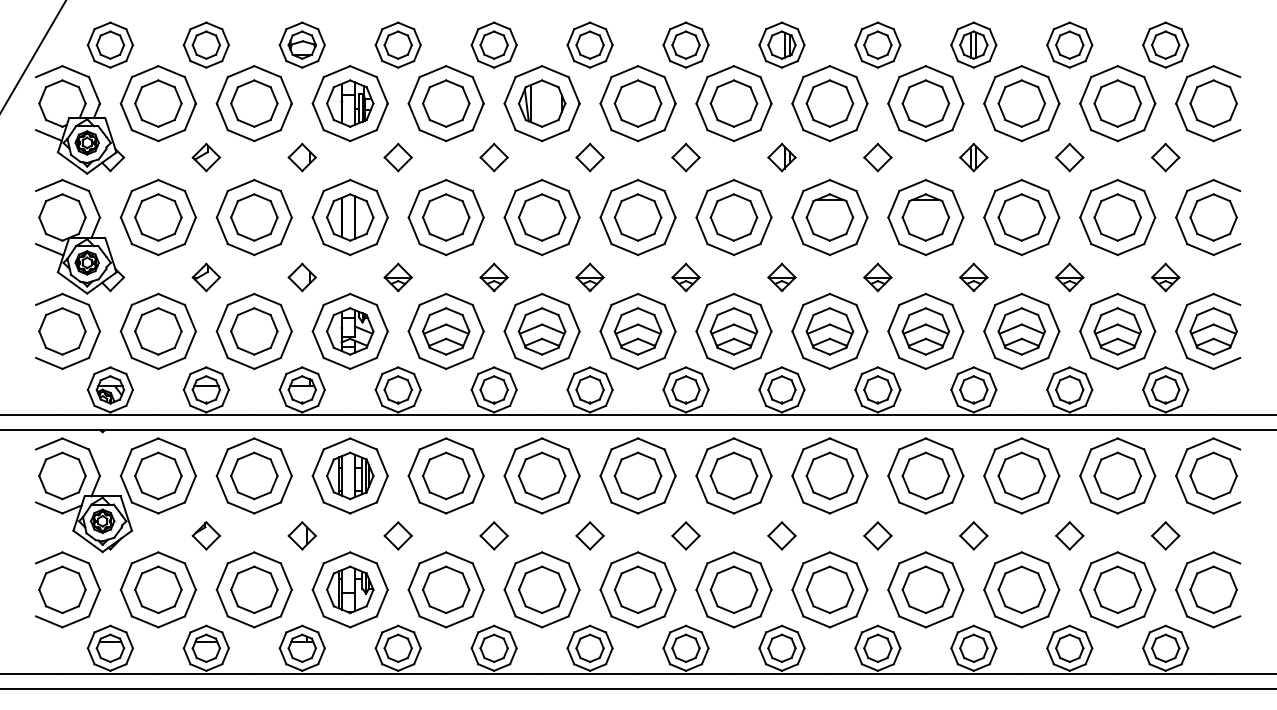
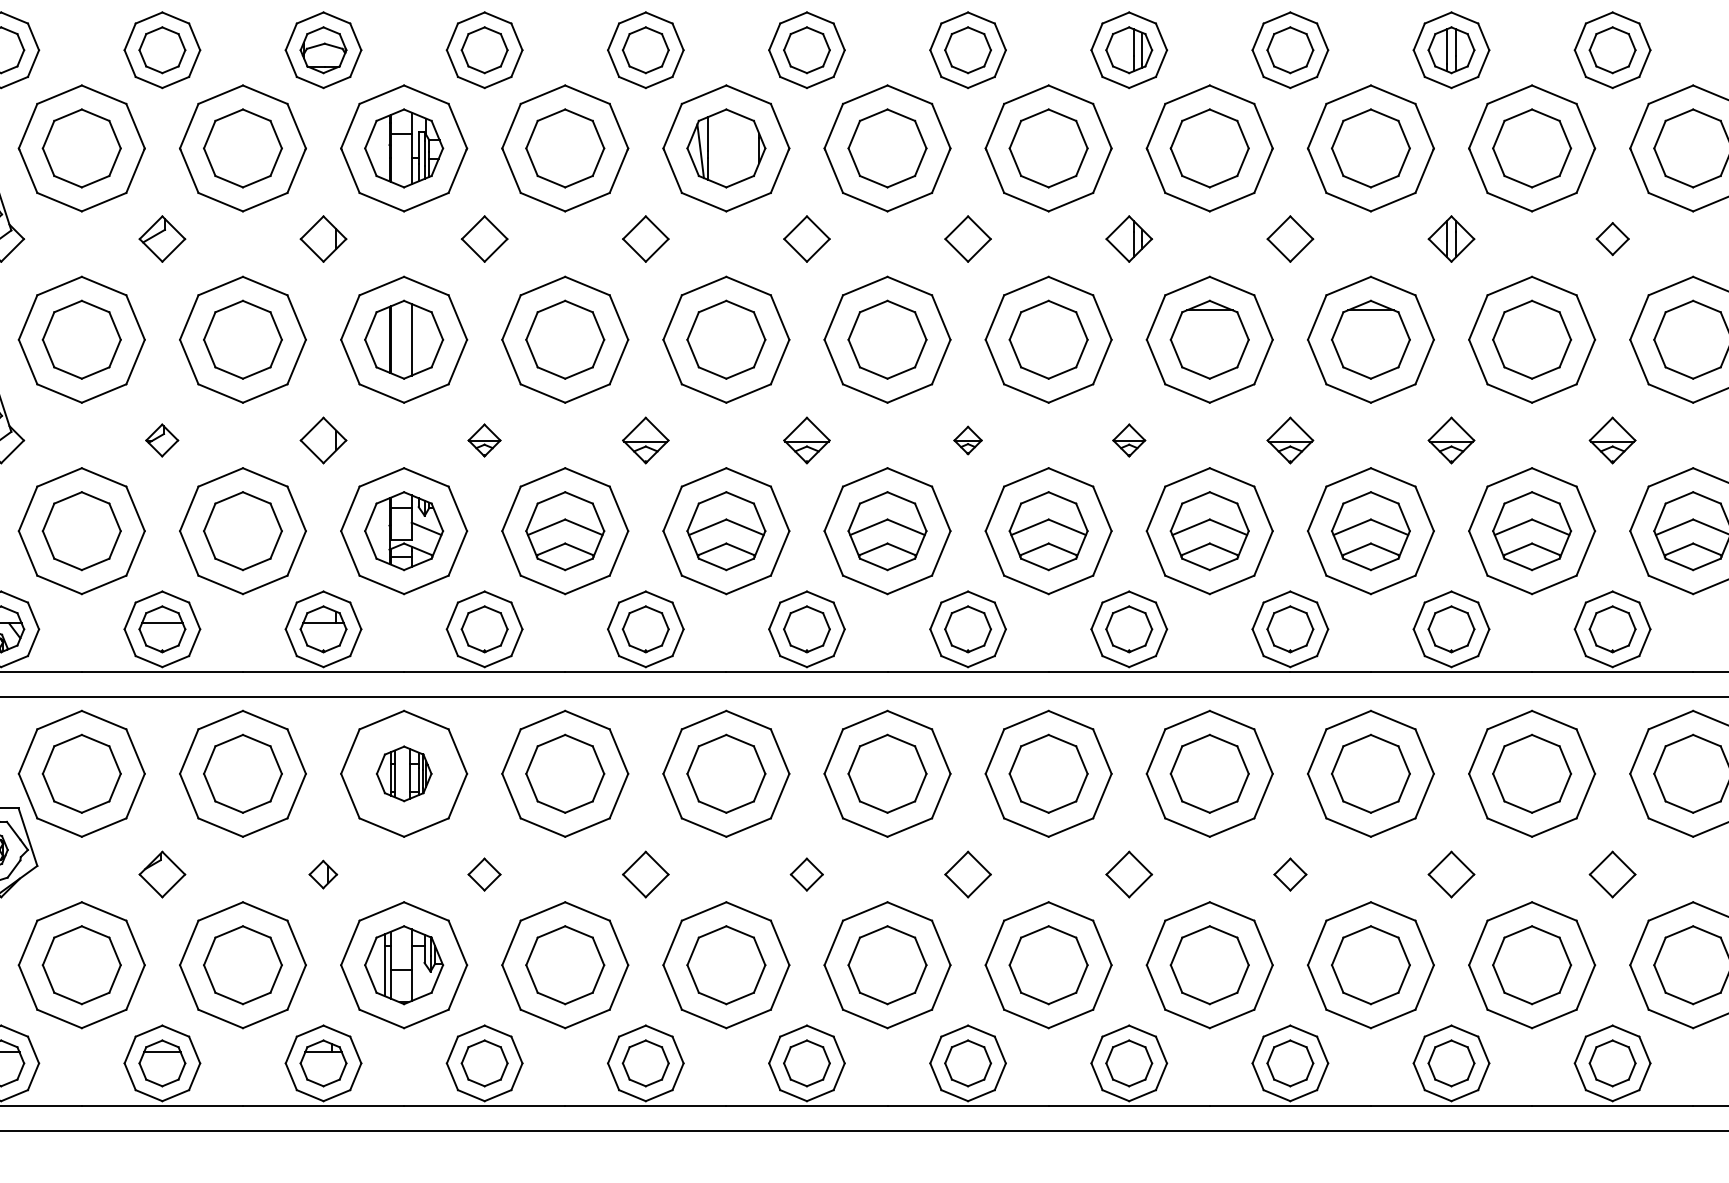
part: (1069, 157) -> (1612, 238), size x0.7
part: (205, 277) -> (160, 440), size x0.7
part: (397, 277) -> (483, 440), size x0.7
part: (685, 277) -> (967, 440), size x0.6
part: (781, 277) -> (1128, 440), size x0.7
part: (350, 475) -> (404, 773), size x0.7
part: (301, 535) -> (322, 873), size x0.6
part: (397, 535) -> (483, 873), size x0.7
part: (589, 535) -> (805, 873), size x0.7
part: (877, 535) -> (1289, 873), size x0.7

